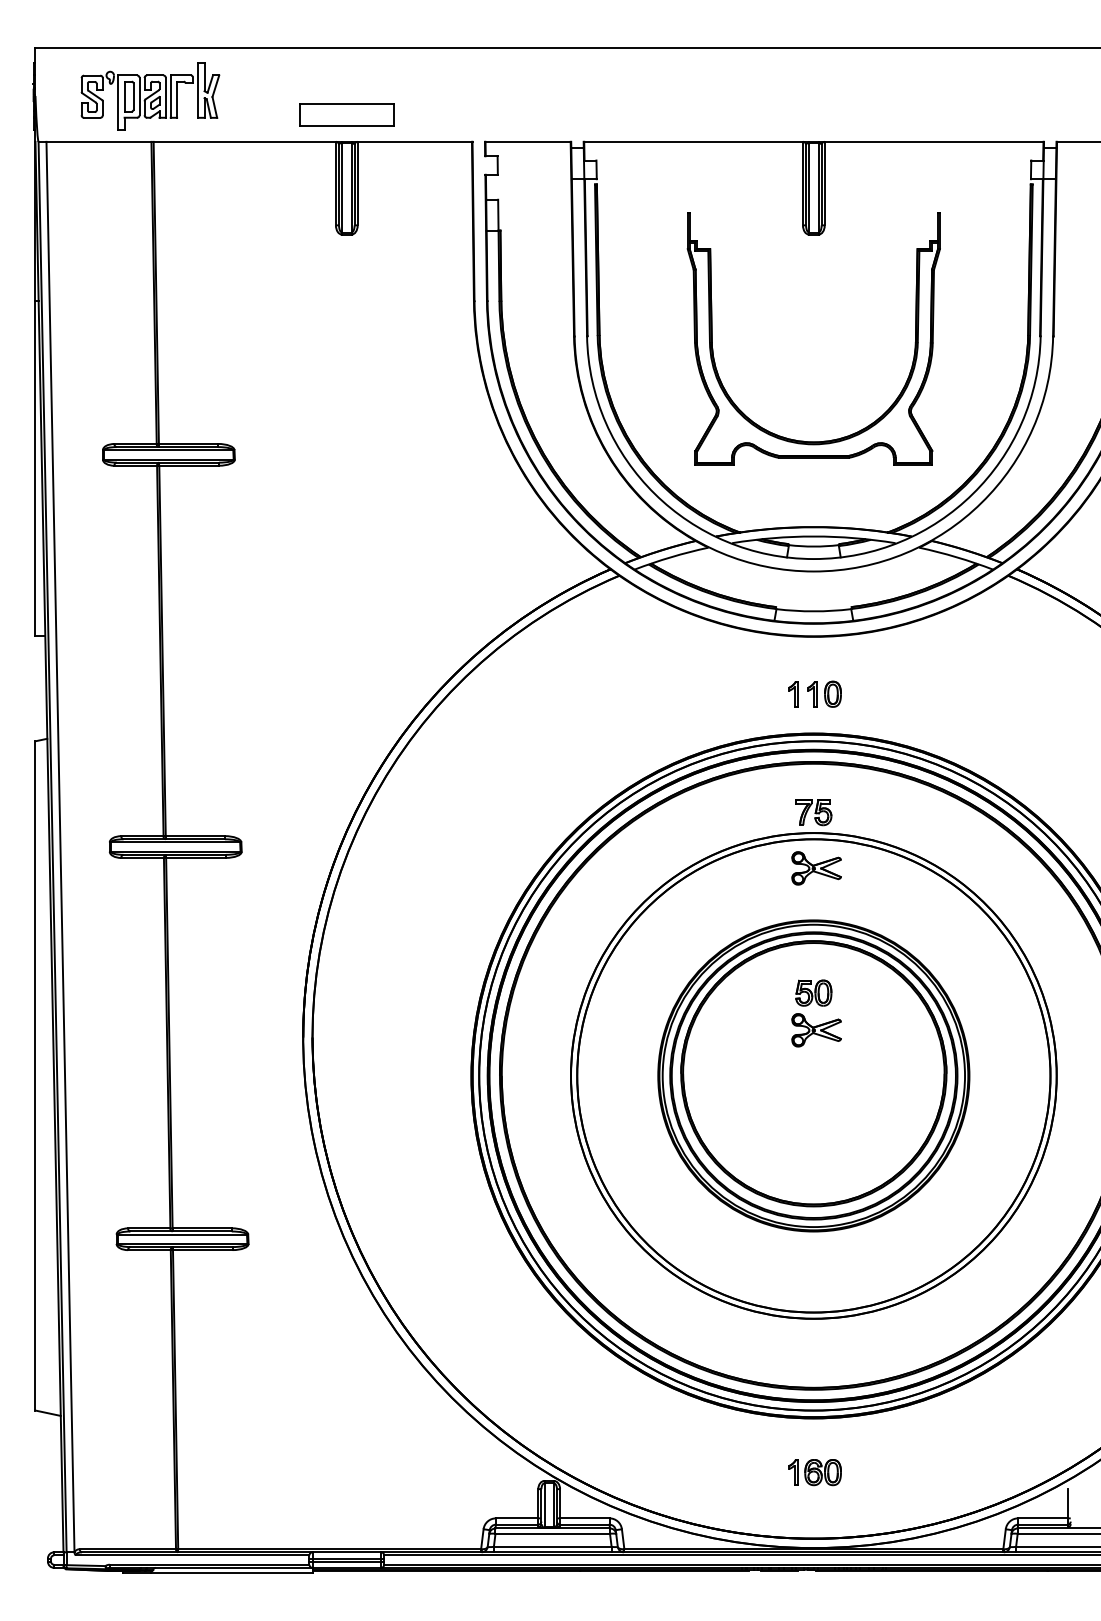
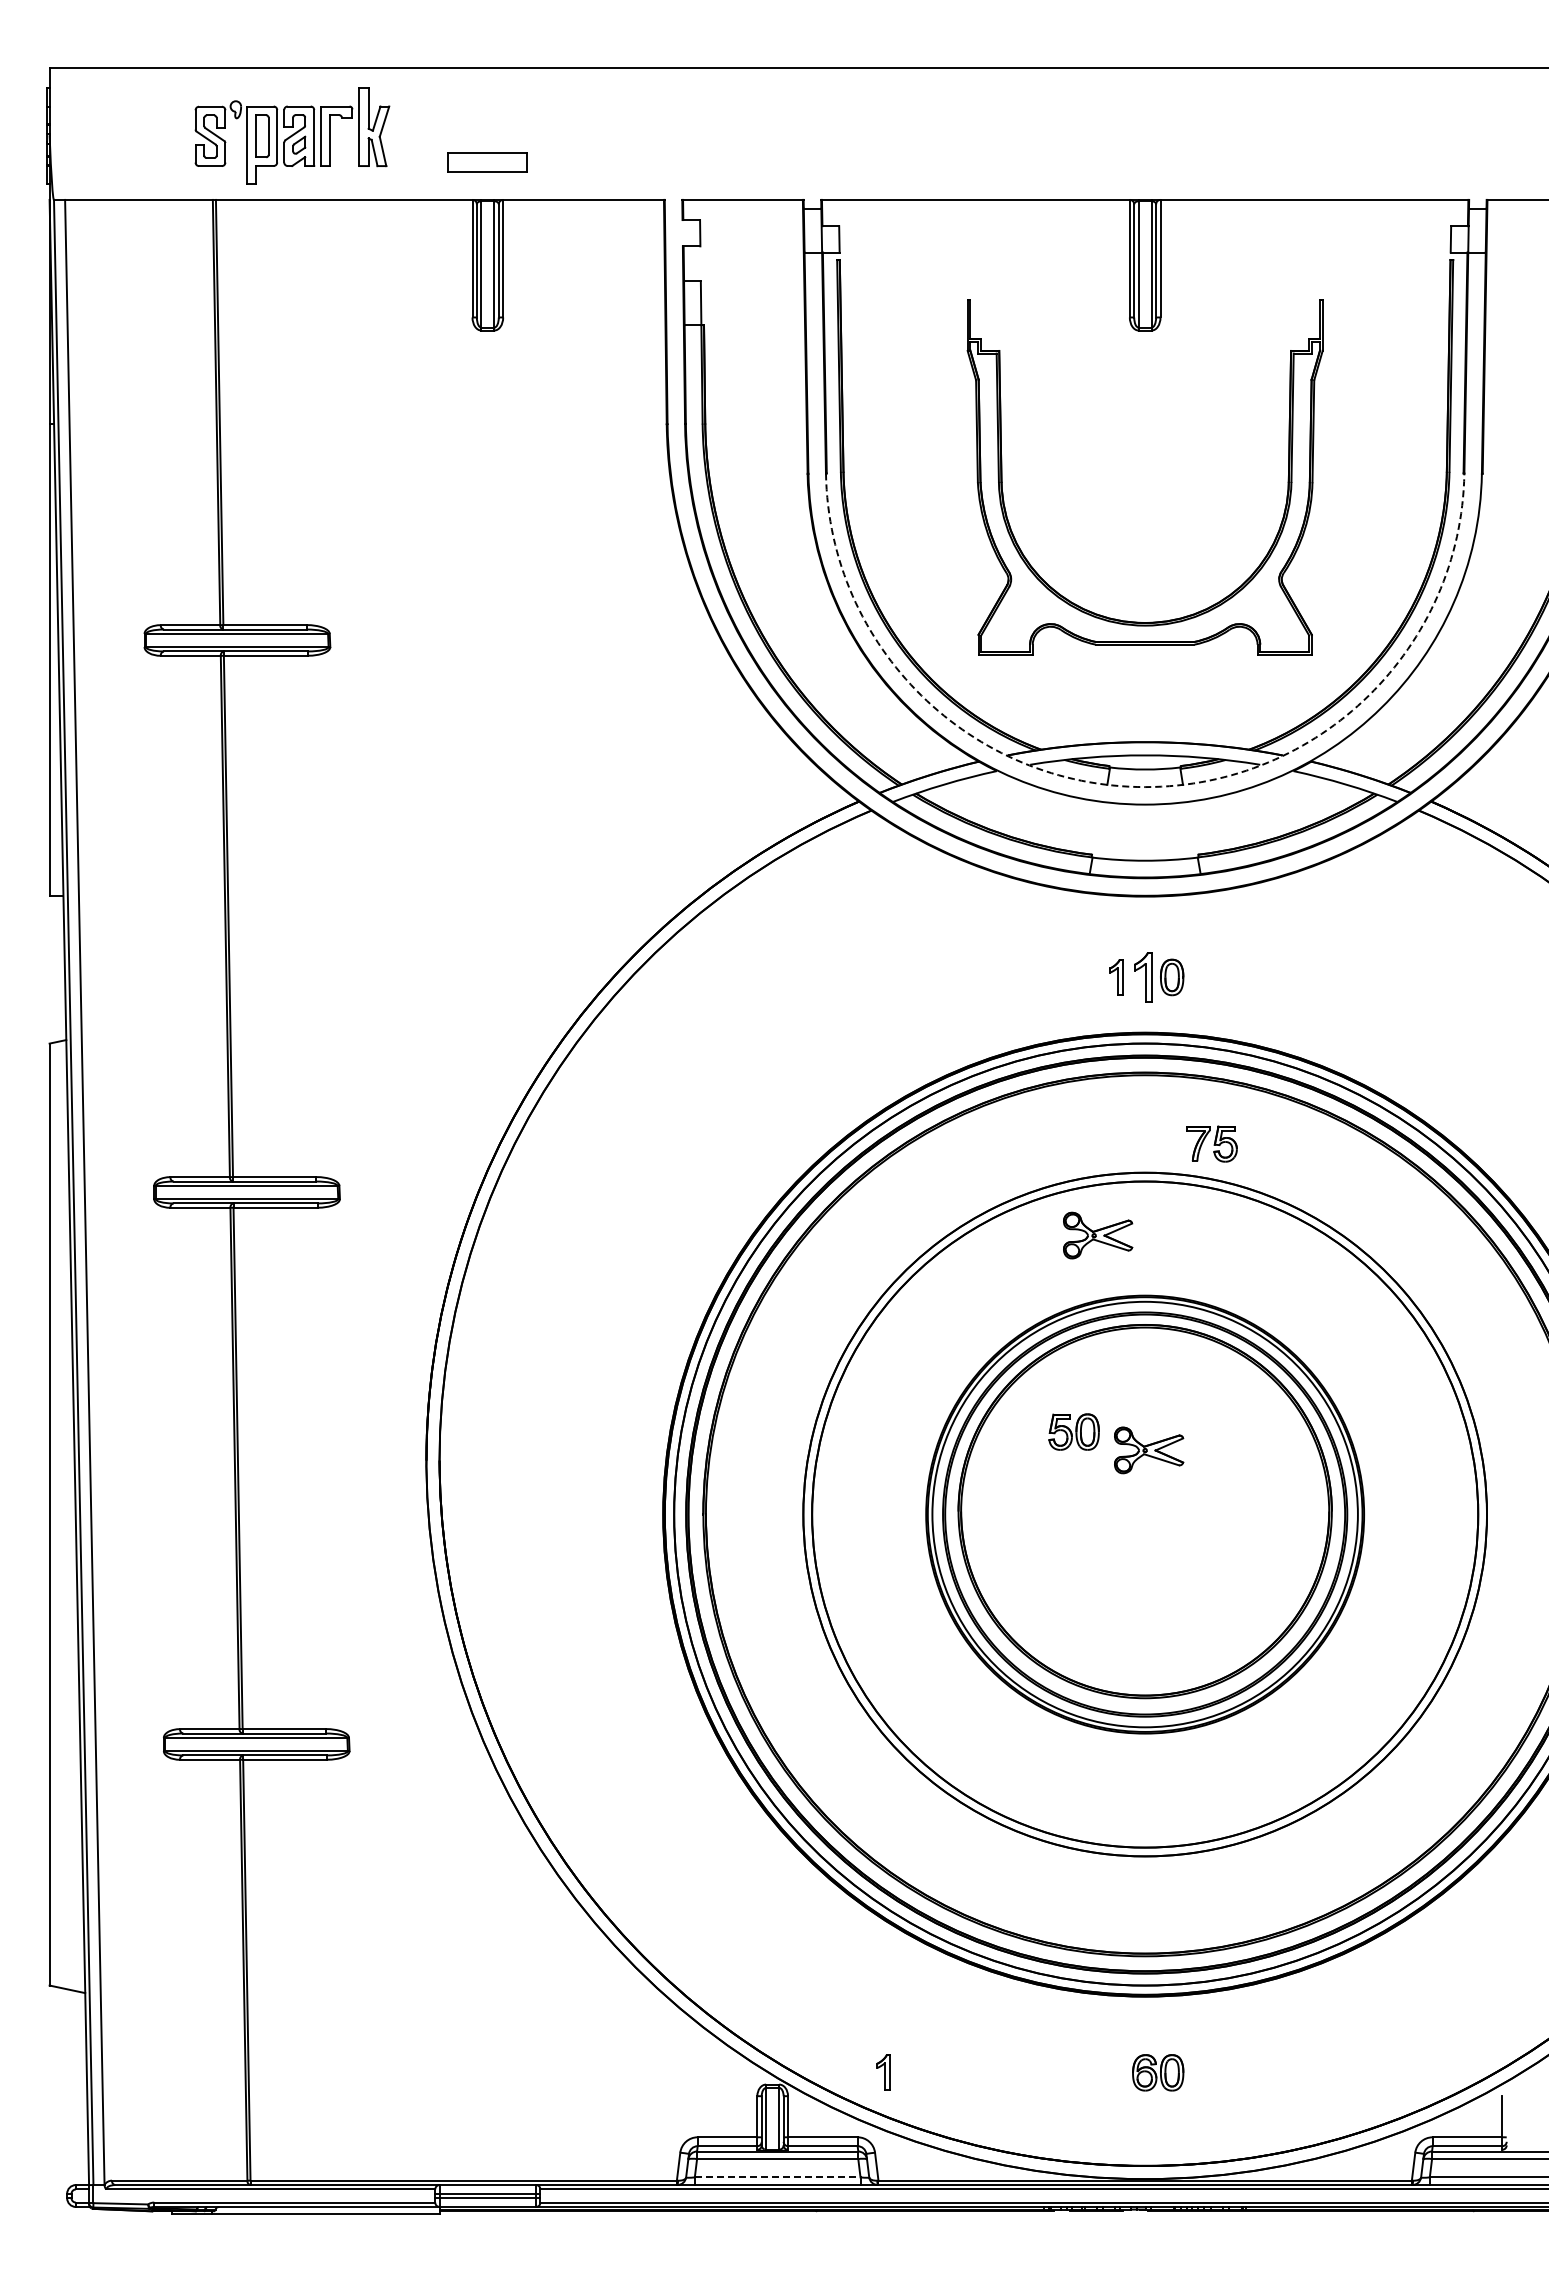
part: (150, 96) -> (292, 135), moved
part: (346, 115) -> (487, 162), size x0.6
arc: (814, 559) -> (1145, 787), solid -> dashed
part: (812, 694) -> (1143, 977), size x1.4
part: (813, 812) -> (1211, 1143), moved
part: (816, 868) -> (1098, 1235), moved
part: (813, 992) -> (1073, 1431), moved
part: (793, 1472) -> (883, 2072), moved
line: (552, 1546) -> (777, 2177), solid -> dashed

